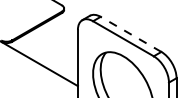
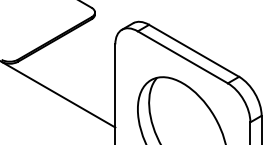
line: (130, 34) -> (193, 50), dashed -> solid

